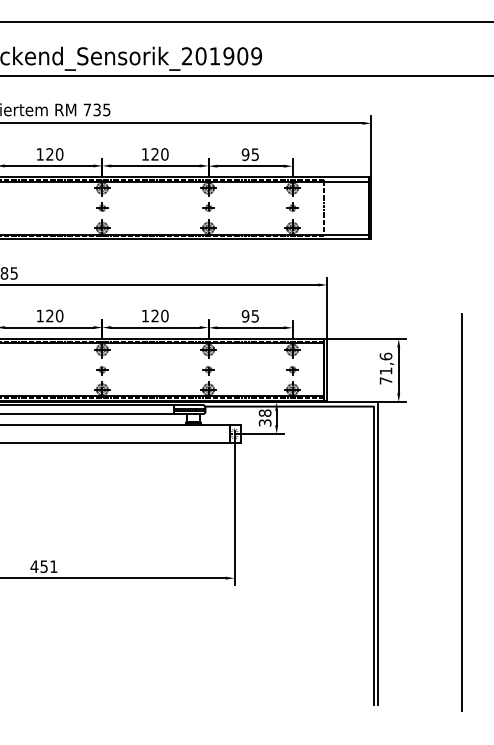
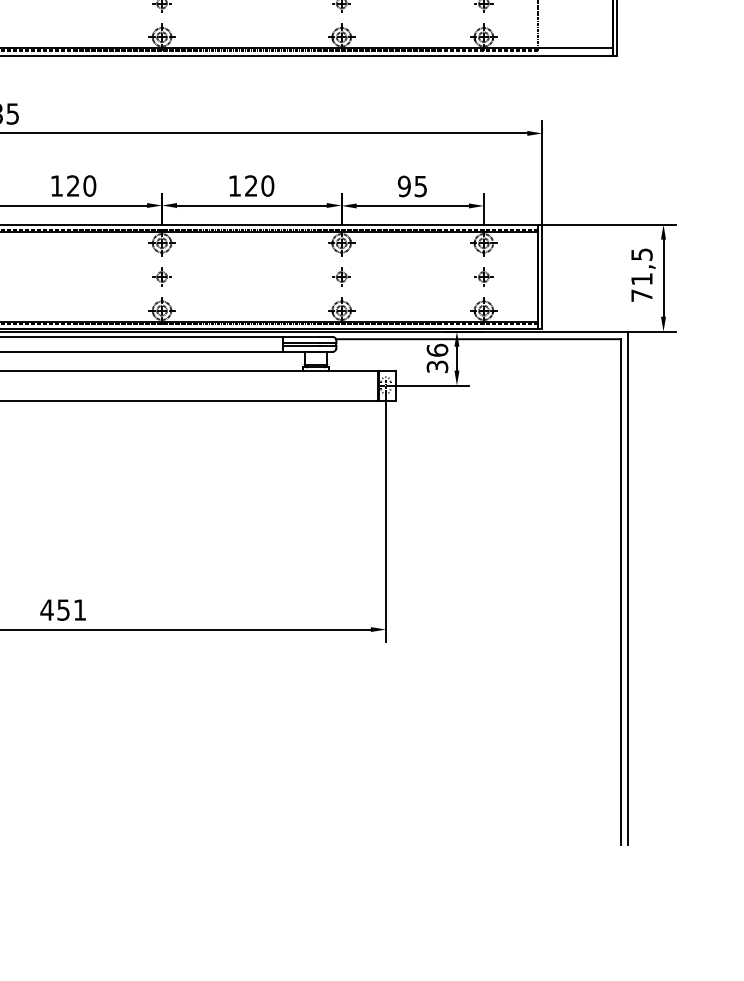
text: (385, 356) -> (641, 254), 71,6 -> 71,5
text: (264, 412) -> (436, 349), 38 -> 36

